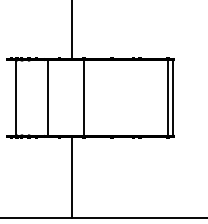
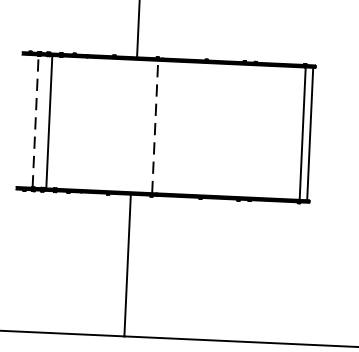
line: (48, 97) -> (50, 121), moved
line: (16, 98) -> (36, 122), solid -> dashed
line: (84, 98) -> (155, 127), solid -> dashed

